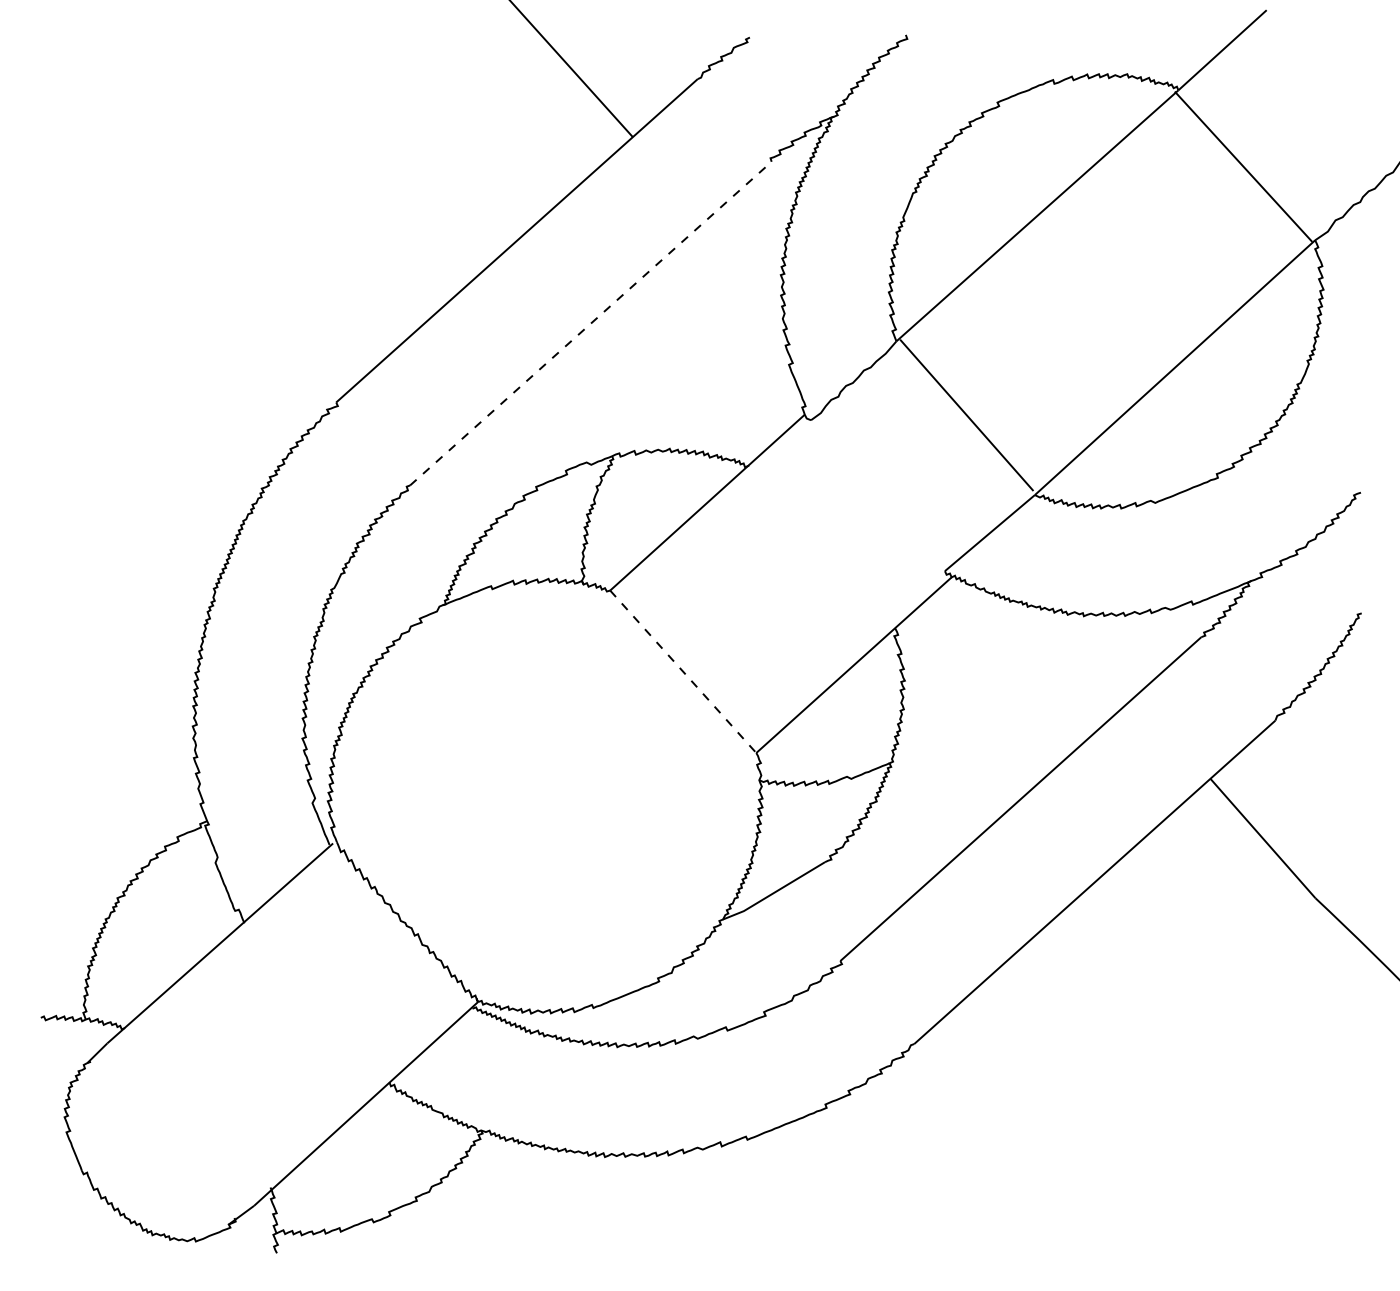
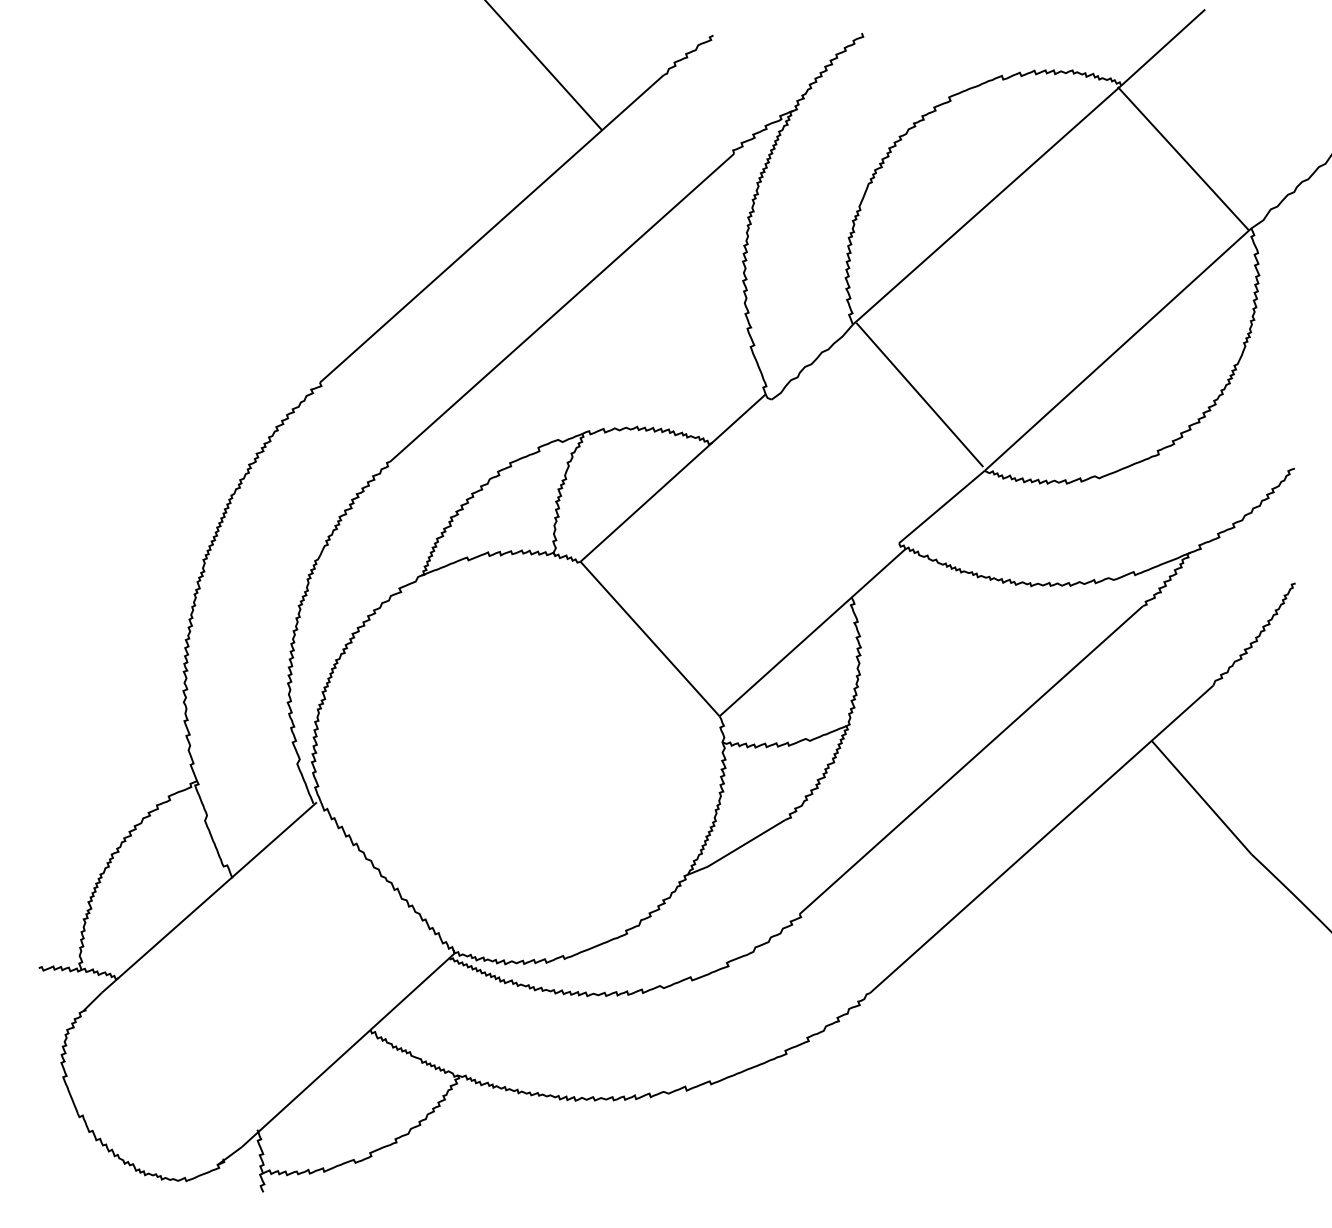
line: (590, 323) -> (561, 307), dashed -> solid
line: (683, 672) -> (650, 639), dashed -> solid

